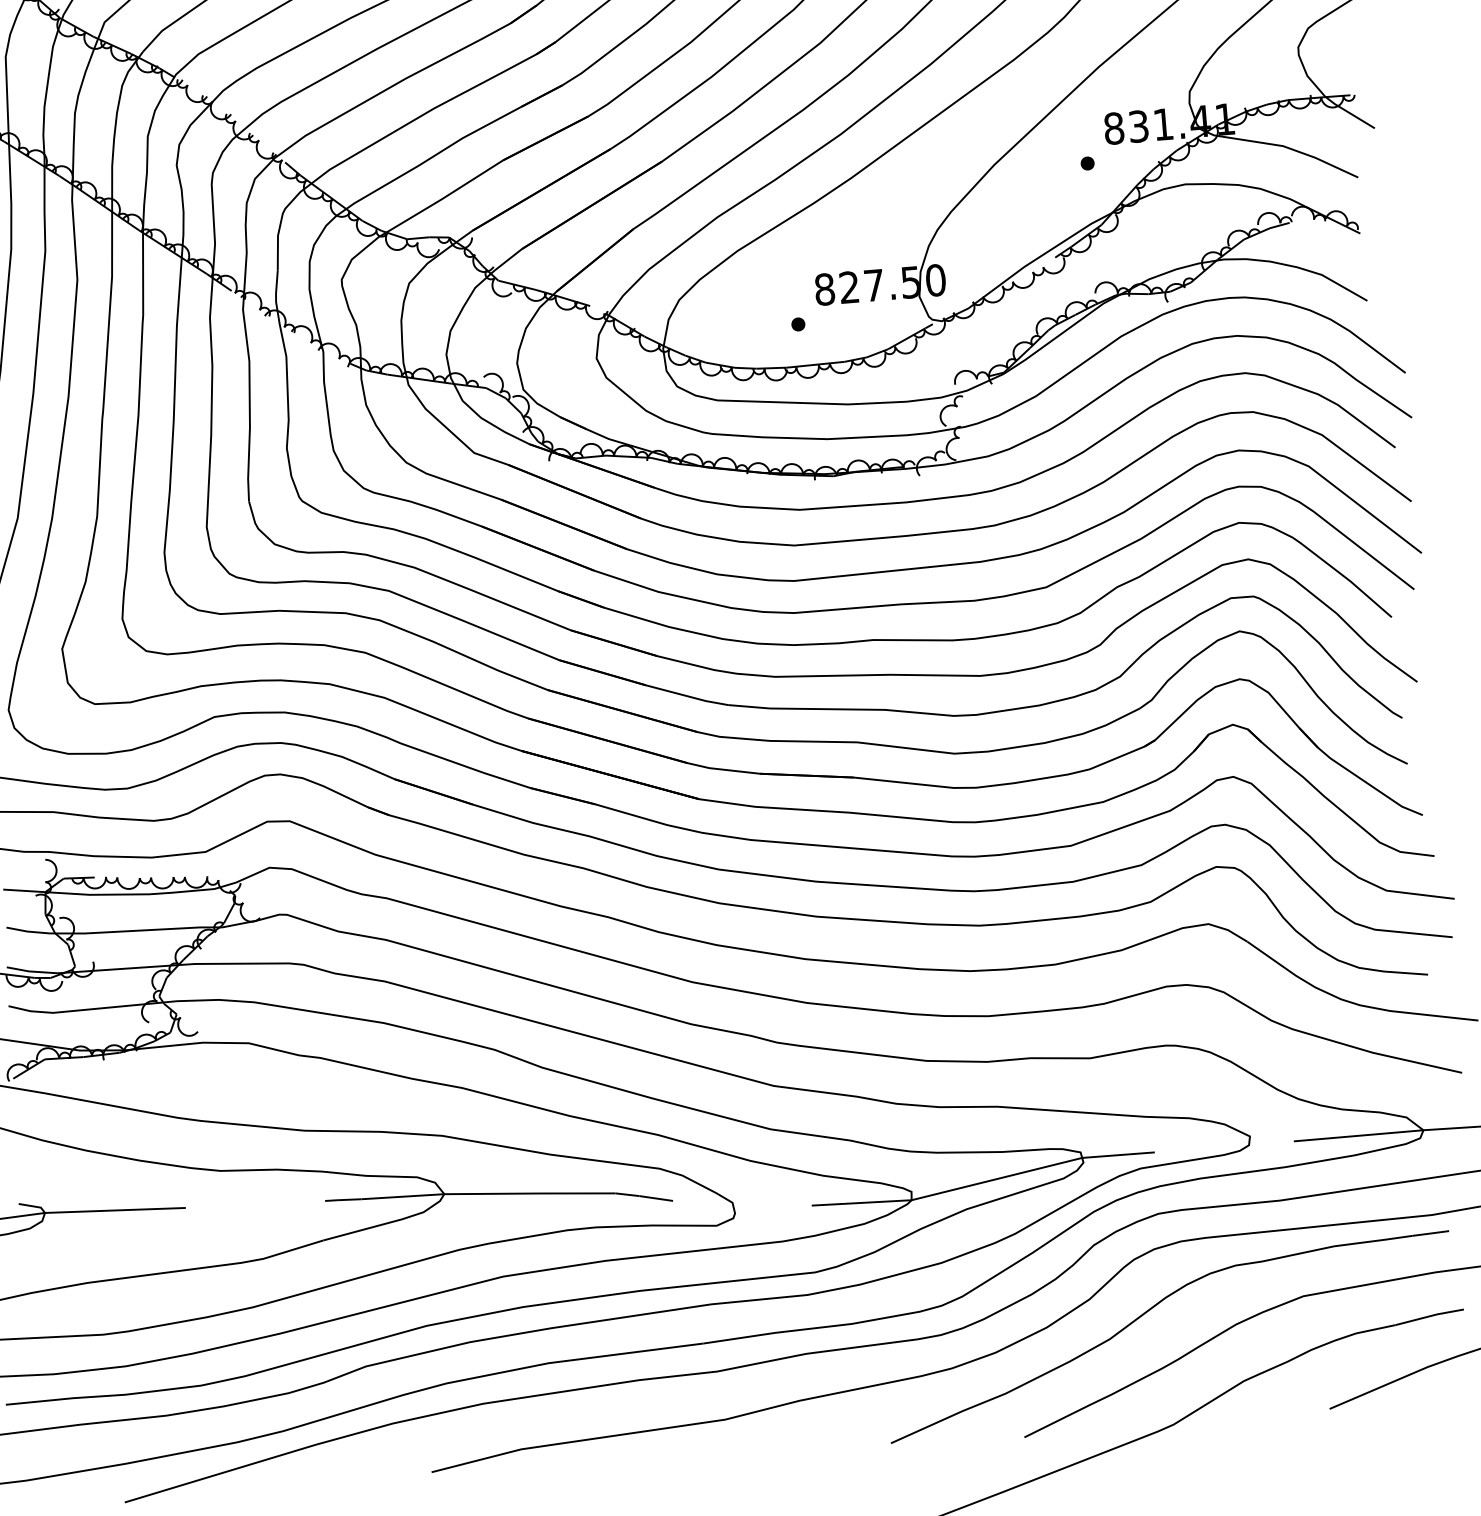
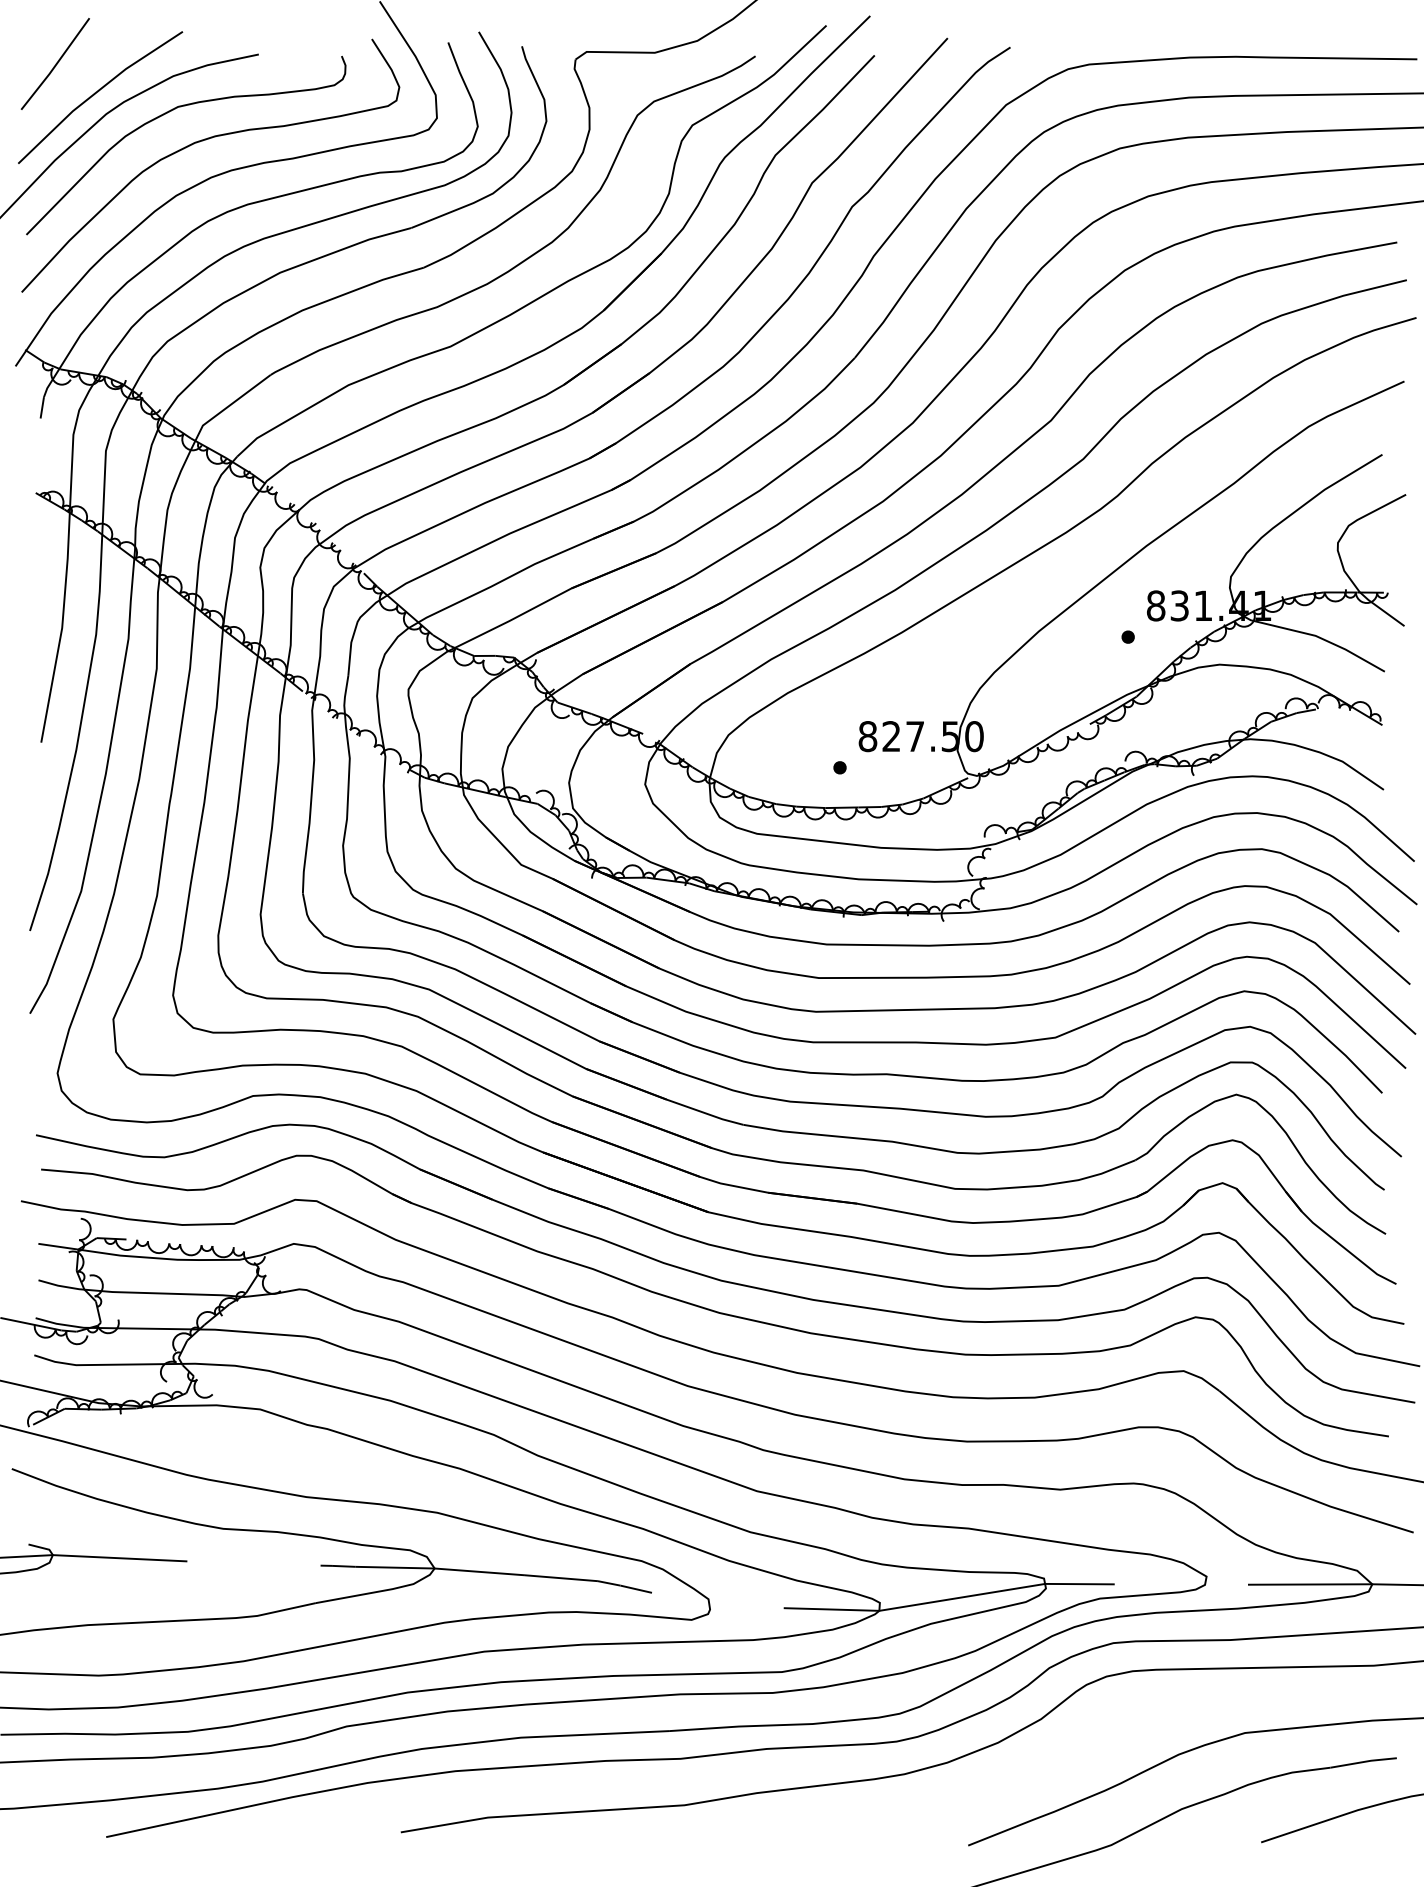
part: (1150, 1310) -> (1098, 1734), removed

